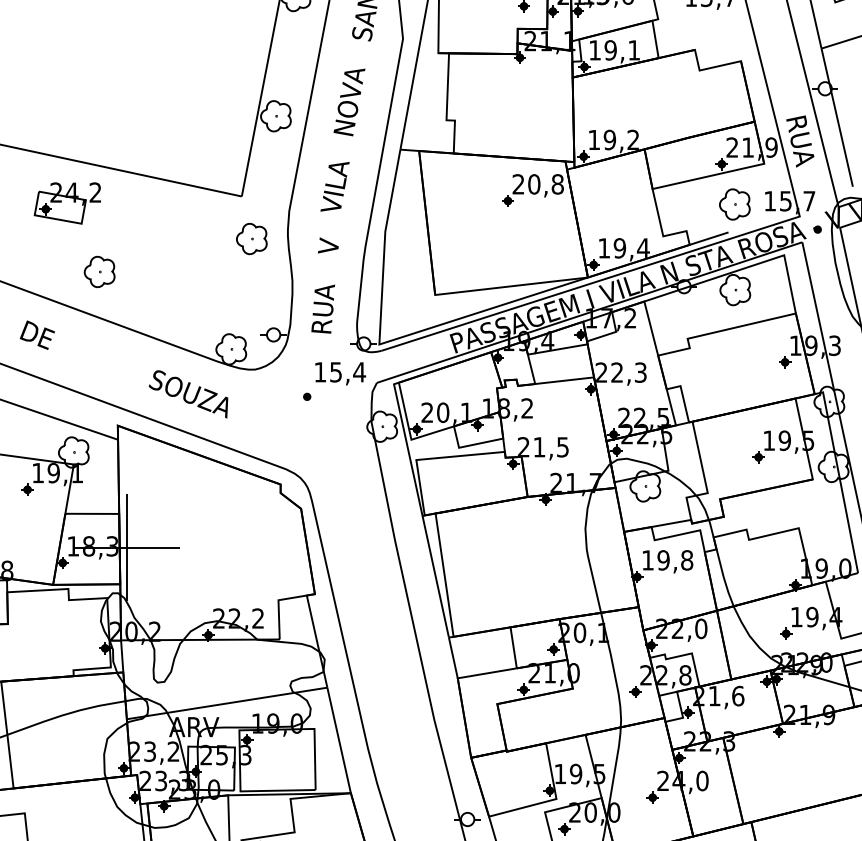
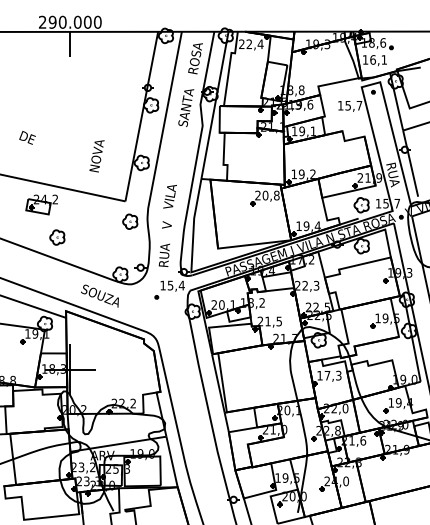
text: (348, 102) -> (96, 156), moved
text: (37, 334) -> (27, 137), moved
text: (674, 559) -> (332, 375), 19,8 -> 17,3

